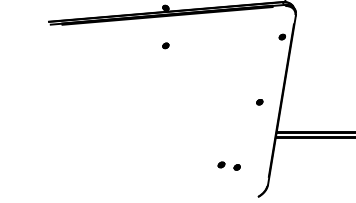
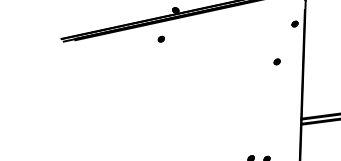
part: (165, 45) -> (160, 38), moved
part: (259, 102) -> (276, 62), moved

